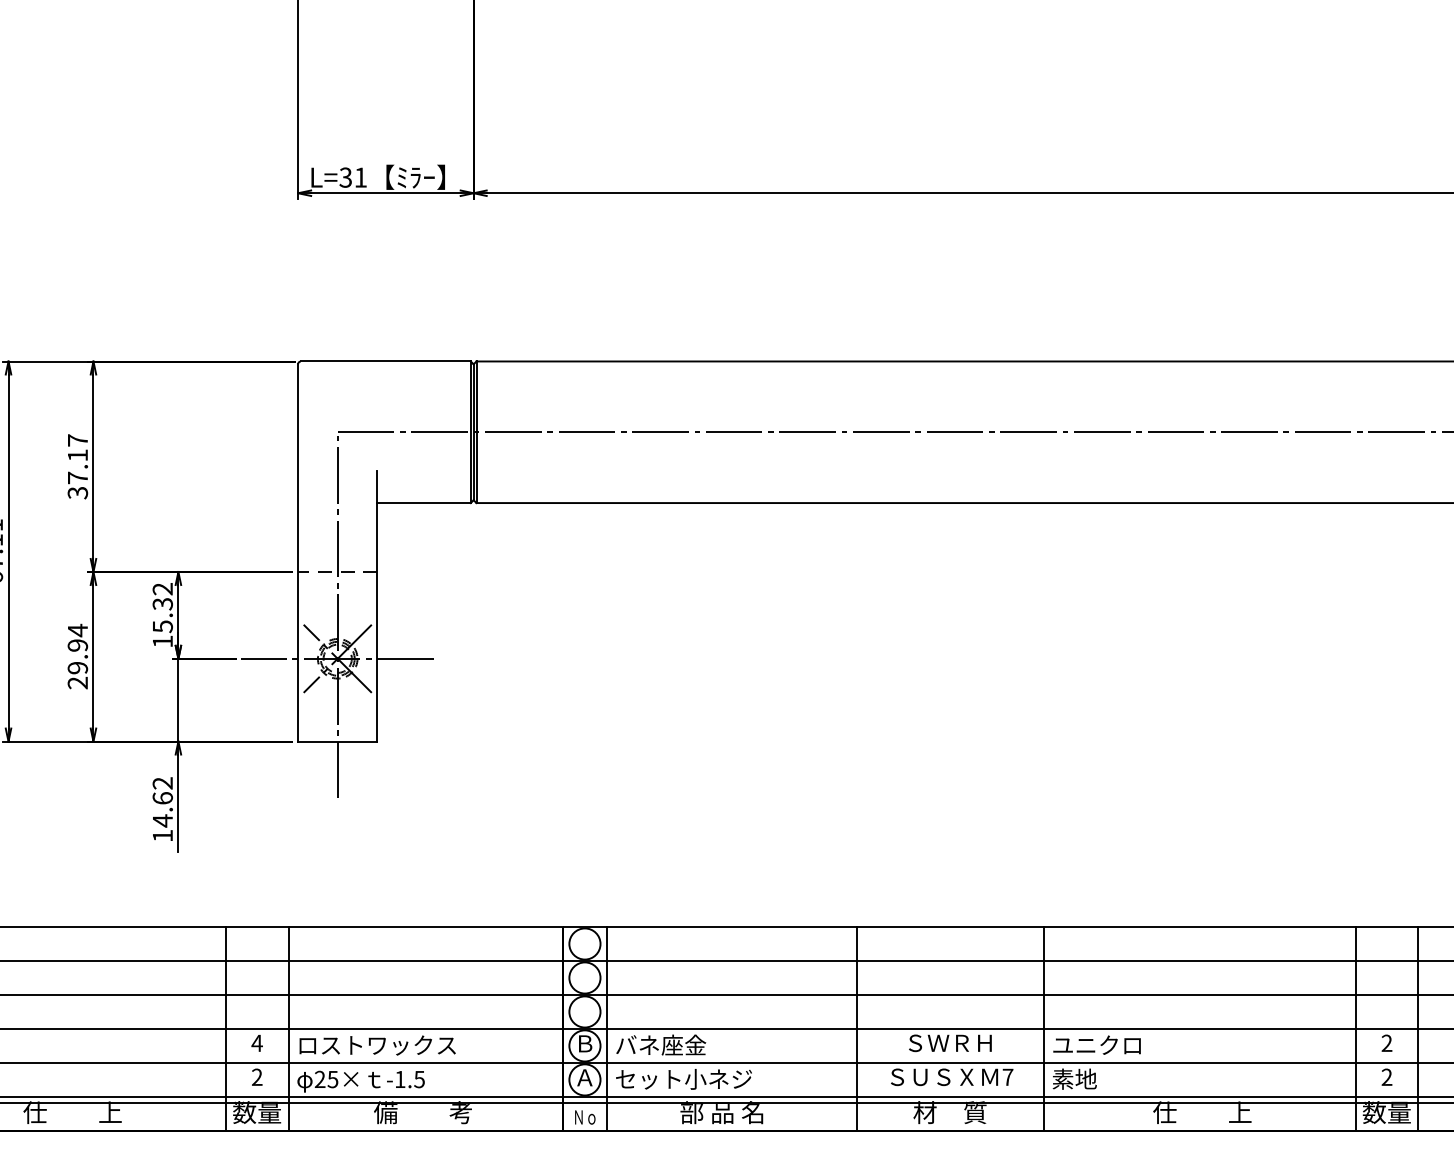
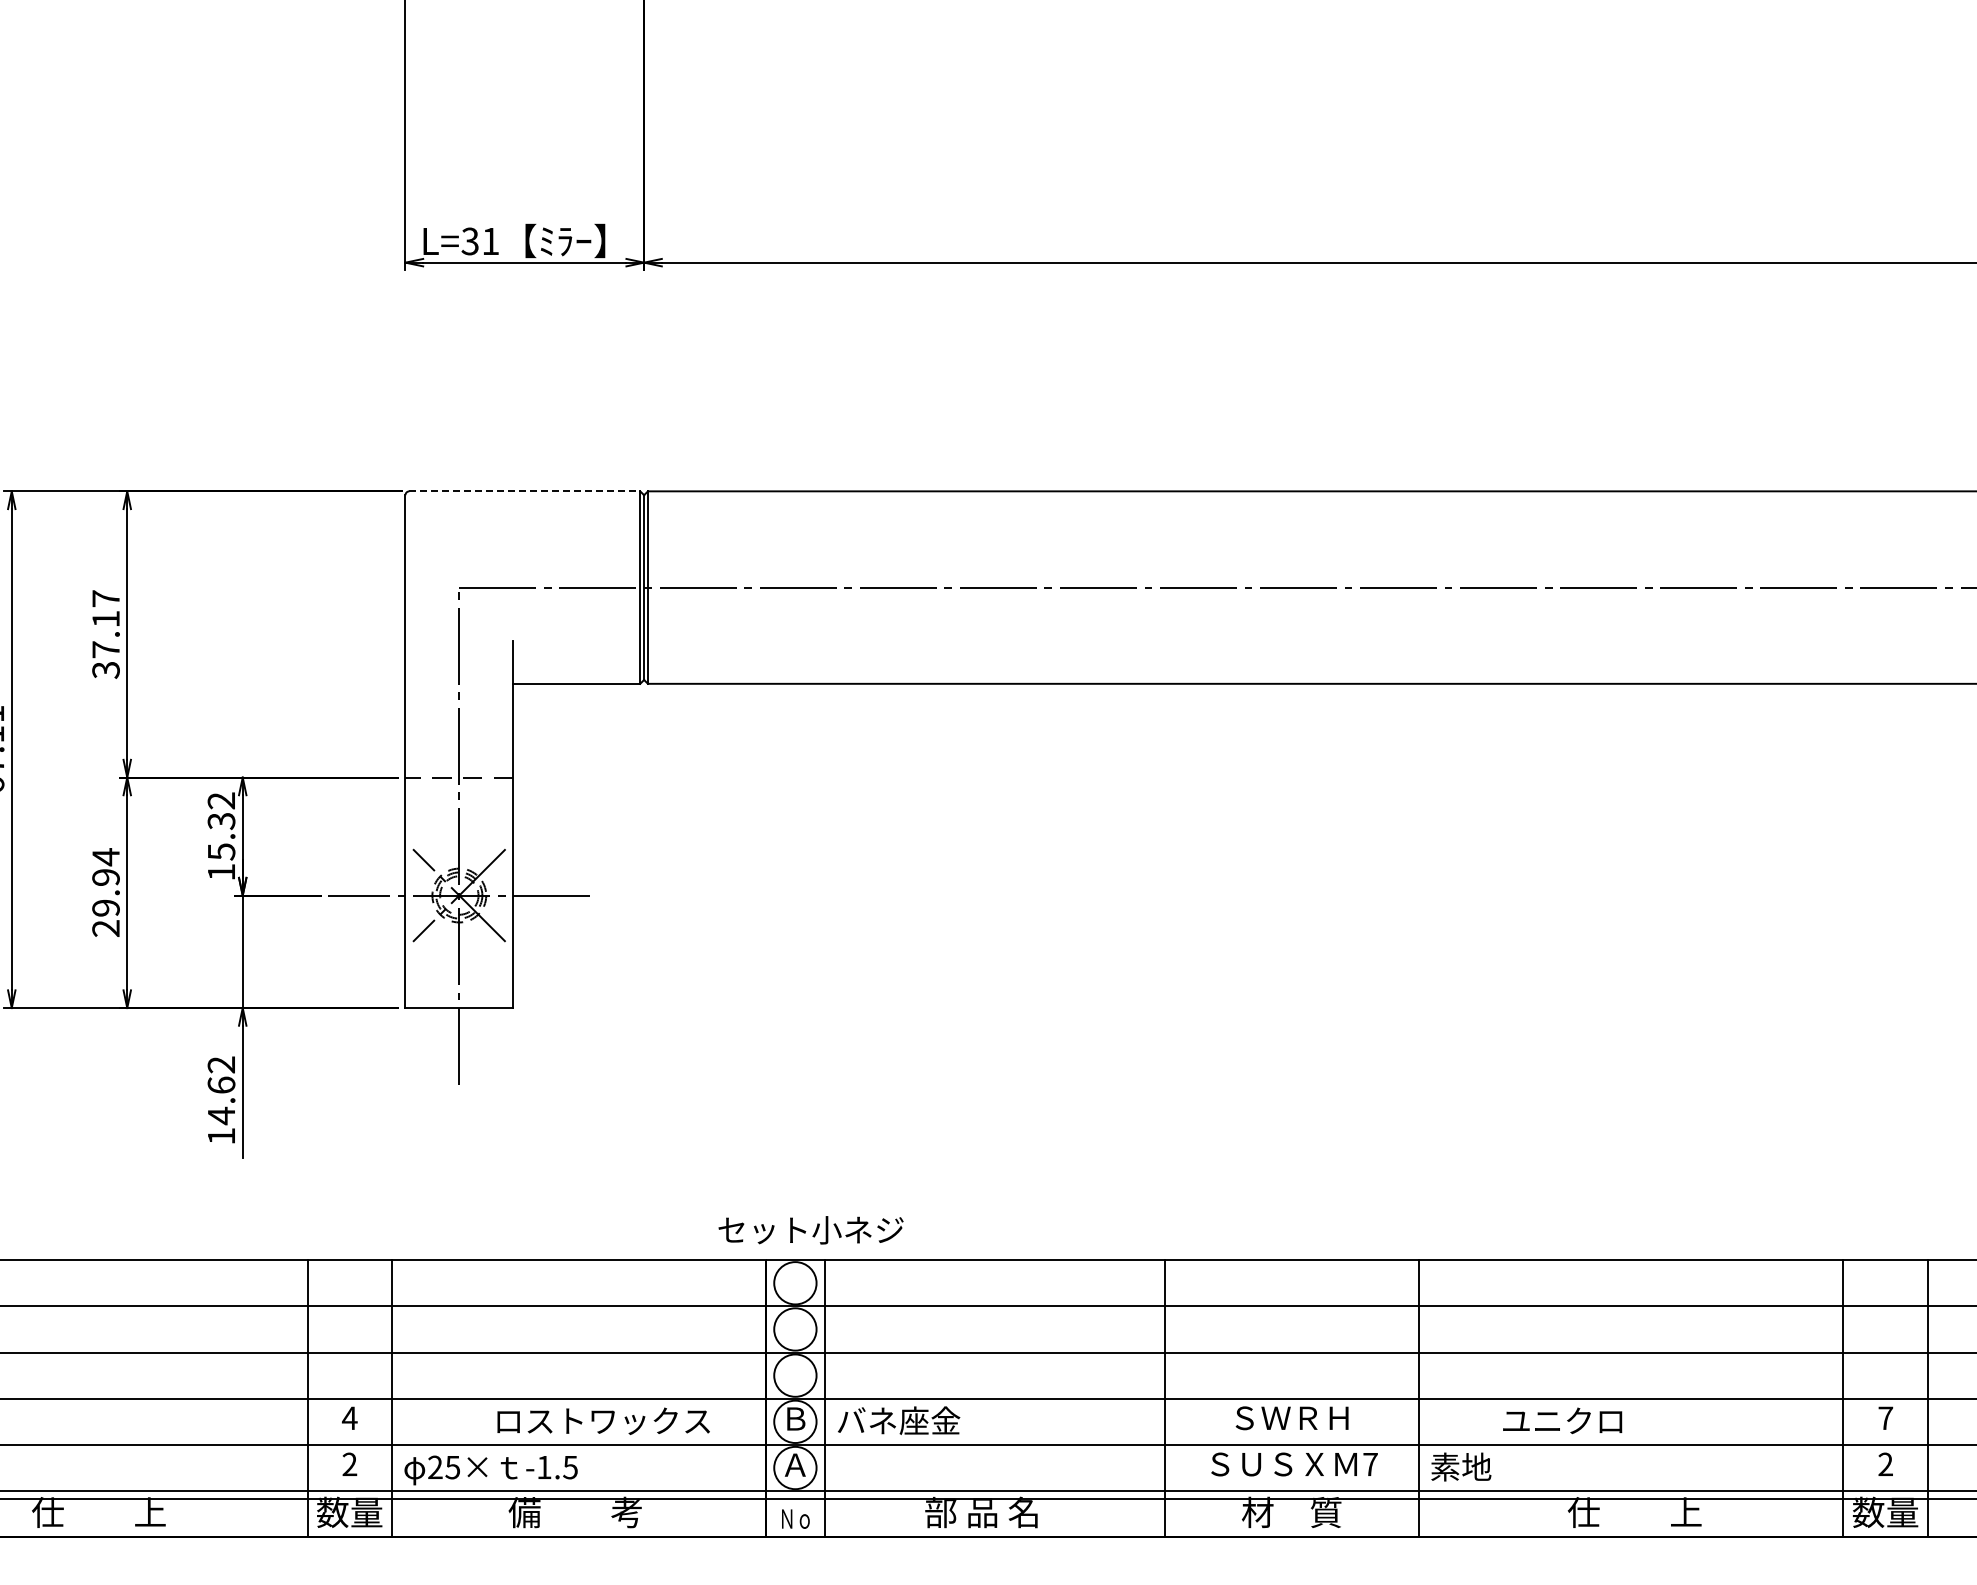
line: (386, 361) -> (525, 491), solid -> dashed
text: (1386, 1042) -> (1885, 1417), 2 -> 7
text: (377, 1044) -> (603, 1420), moved
text: (1097, 1044) -> (1562, 1420), moved
text: (683, 1079) -> (810, 1230), moved

